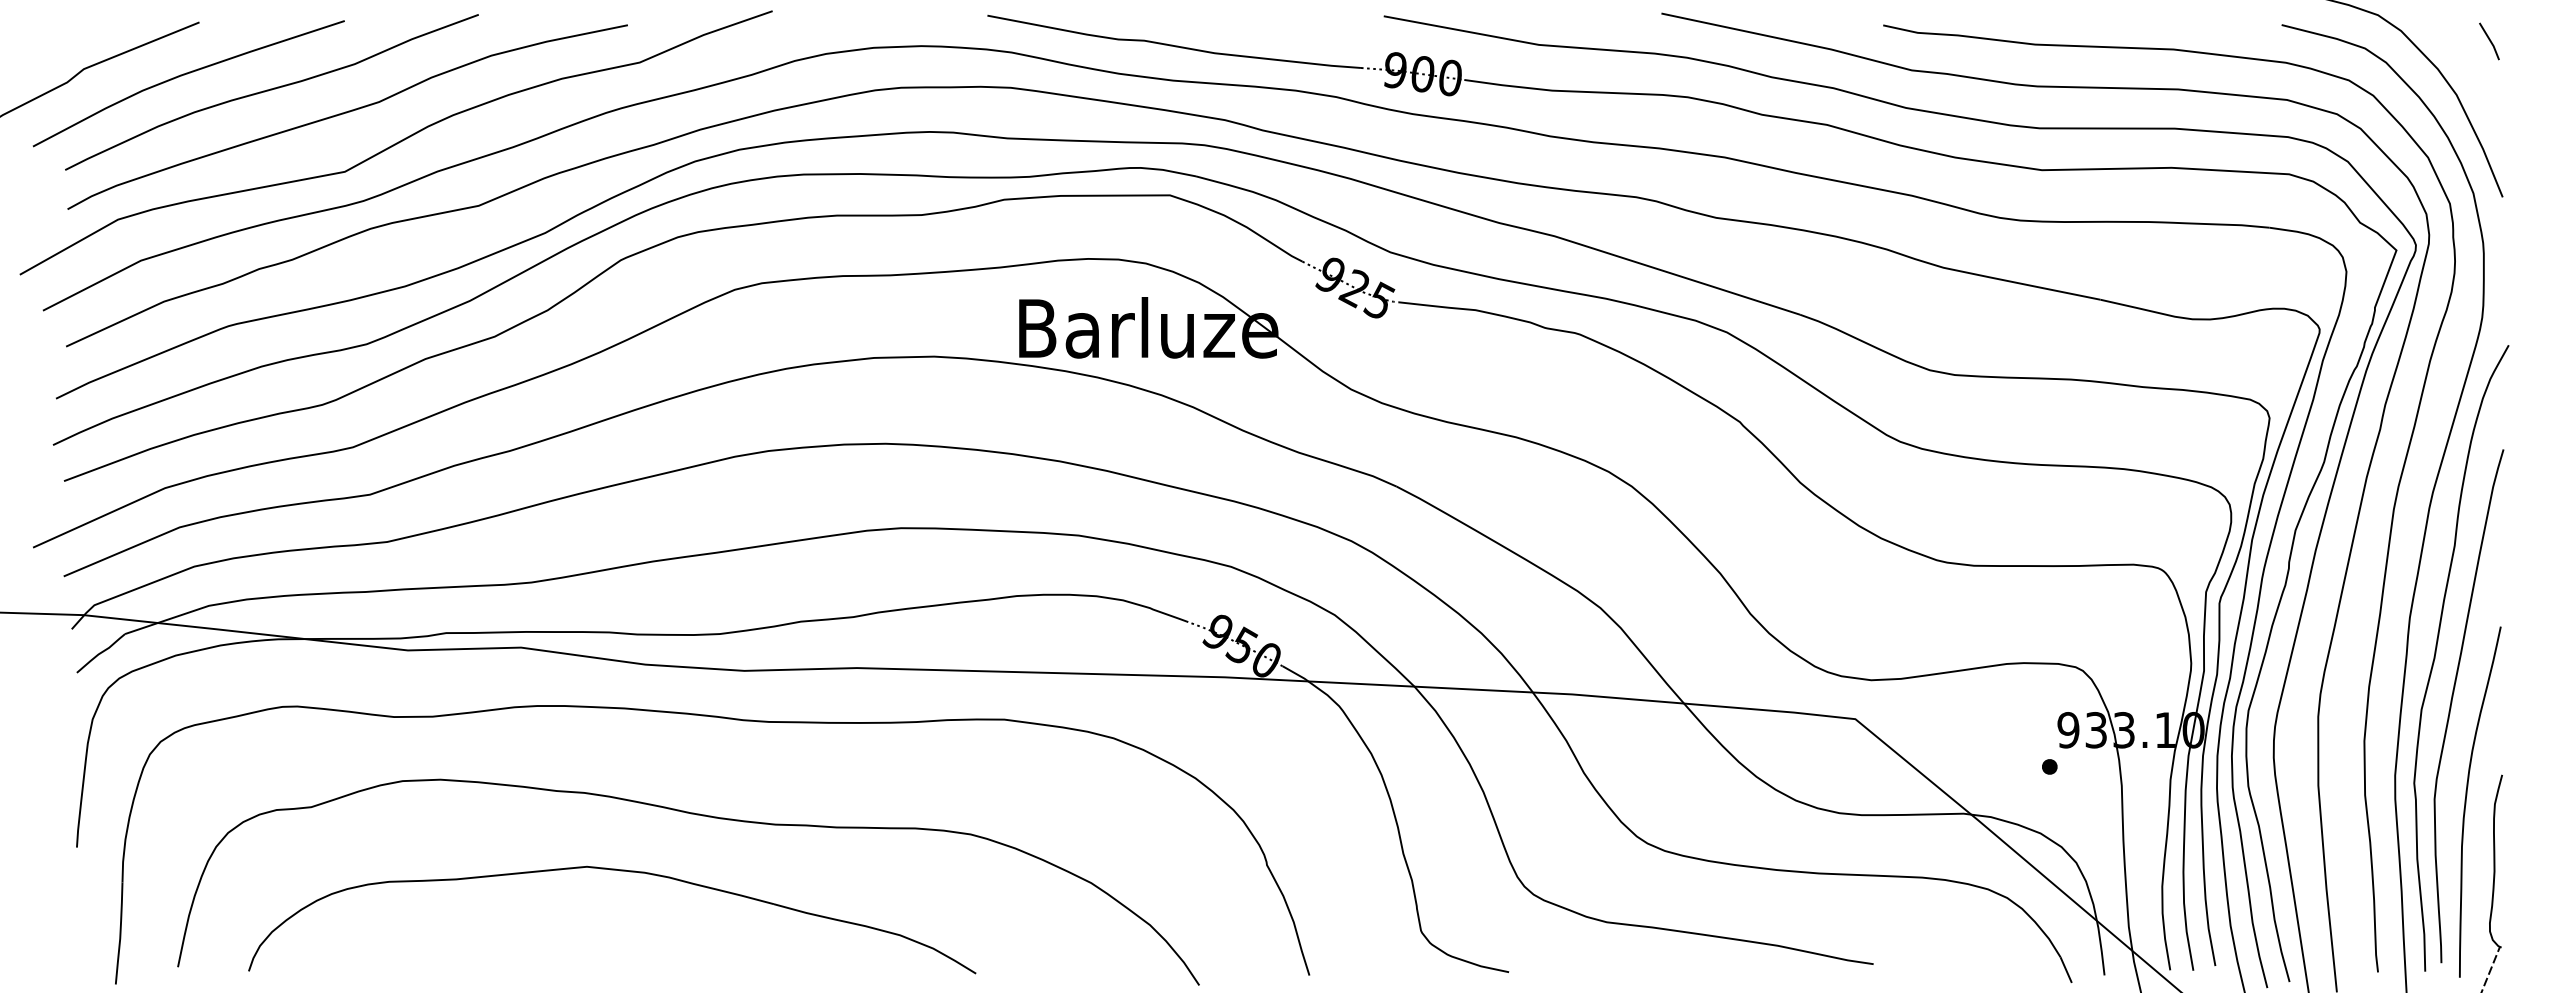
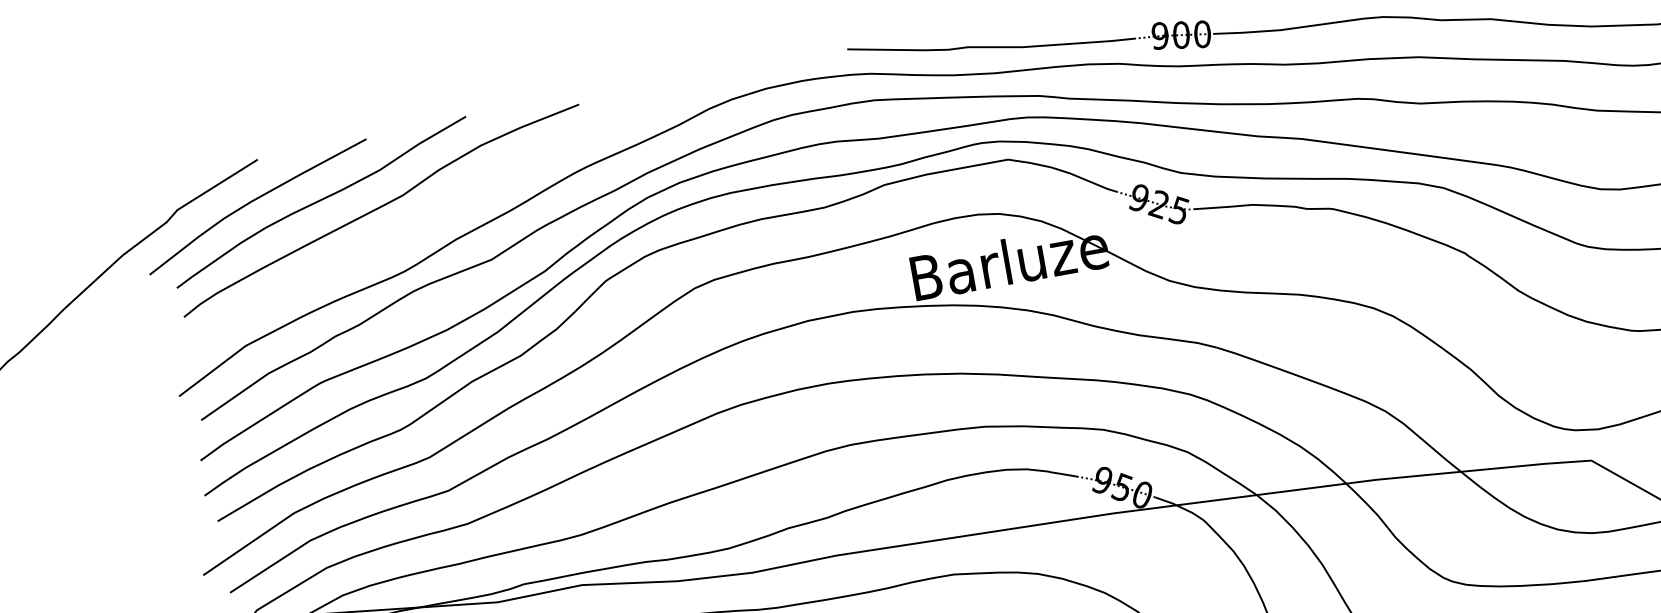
curve: (396, 142) -> (421, 223), removed

